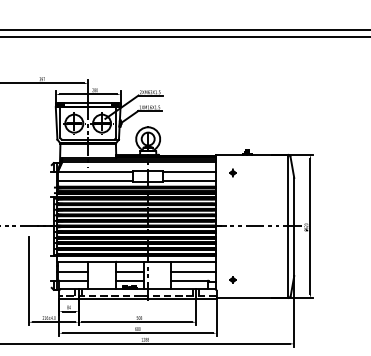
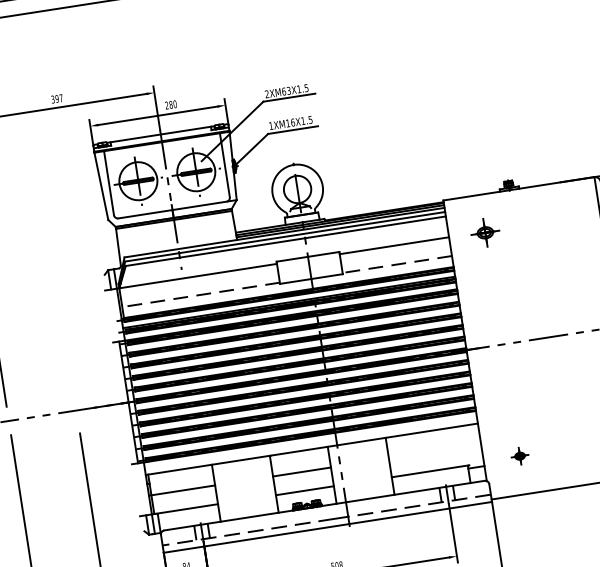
part: (232, 172) -> (484, 232), size x1.6
line: (94, 181) -> (199, 295), solid -> dashed
line: (188, 181) -> (395, 265), solid -> dashed
line: (193, 271) -> (434, 451), removed

